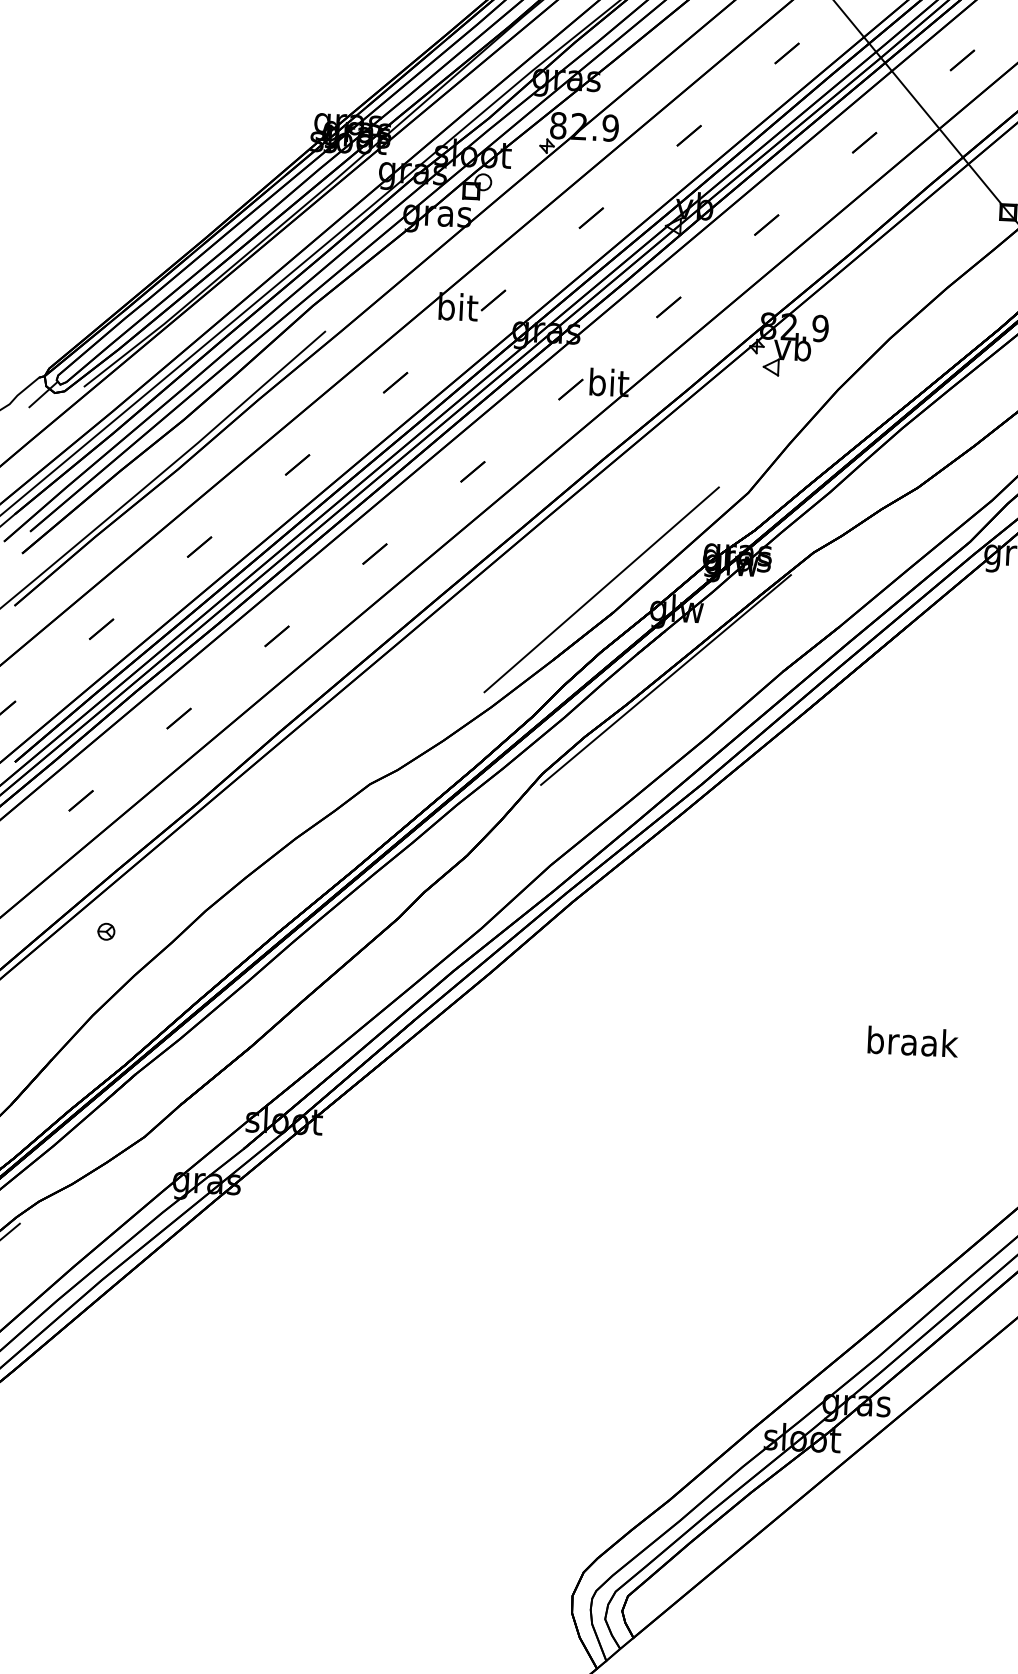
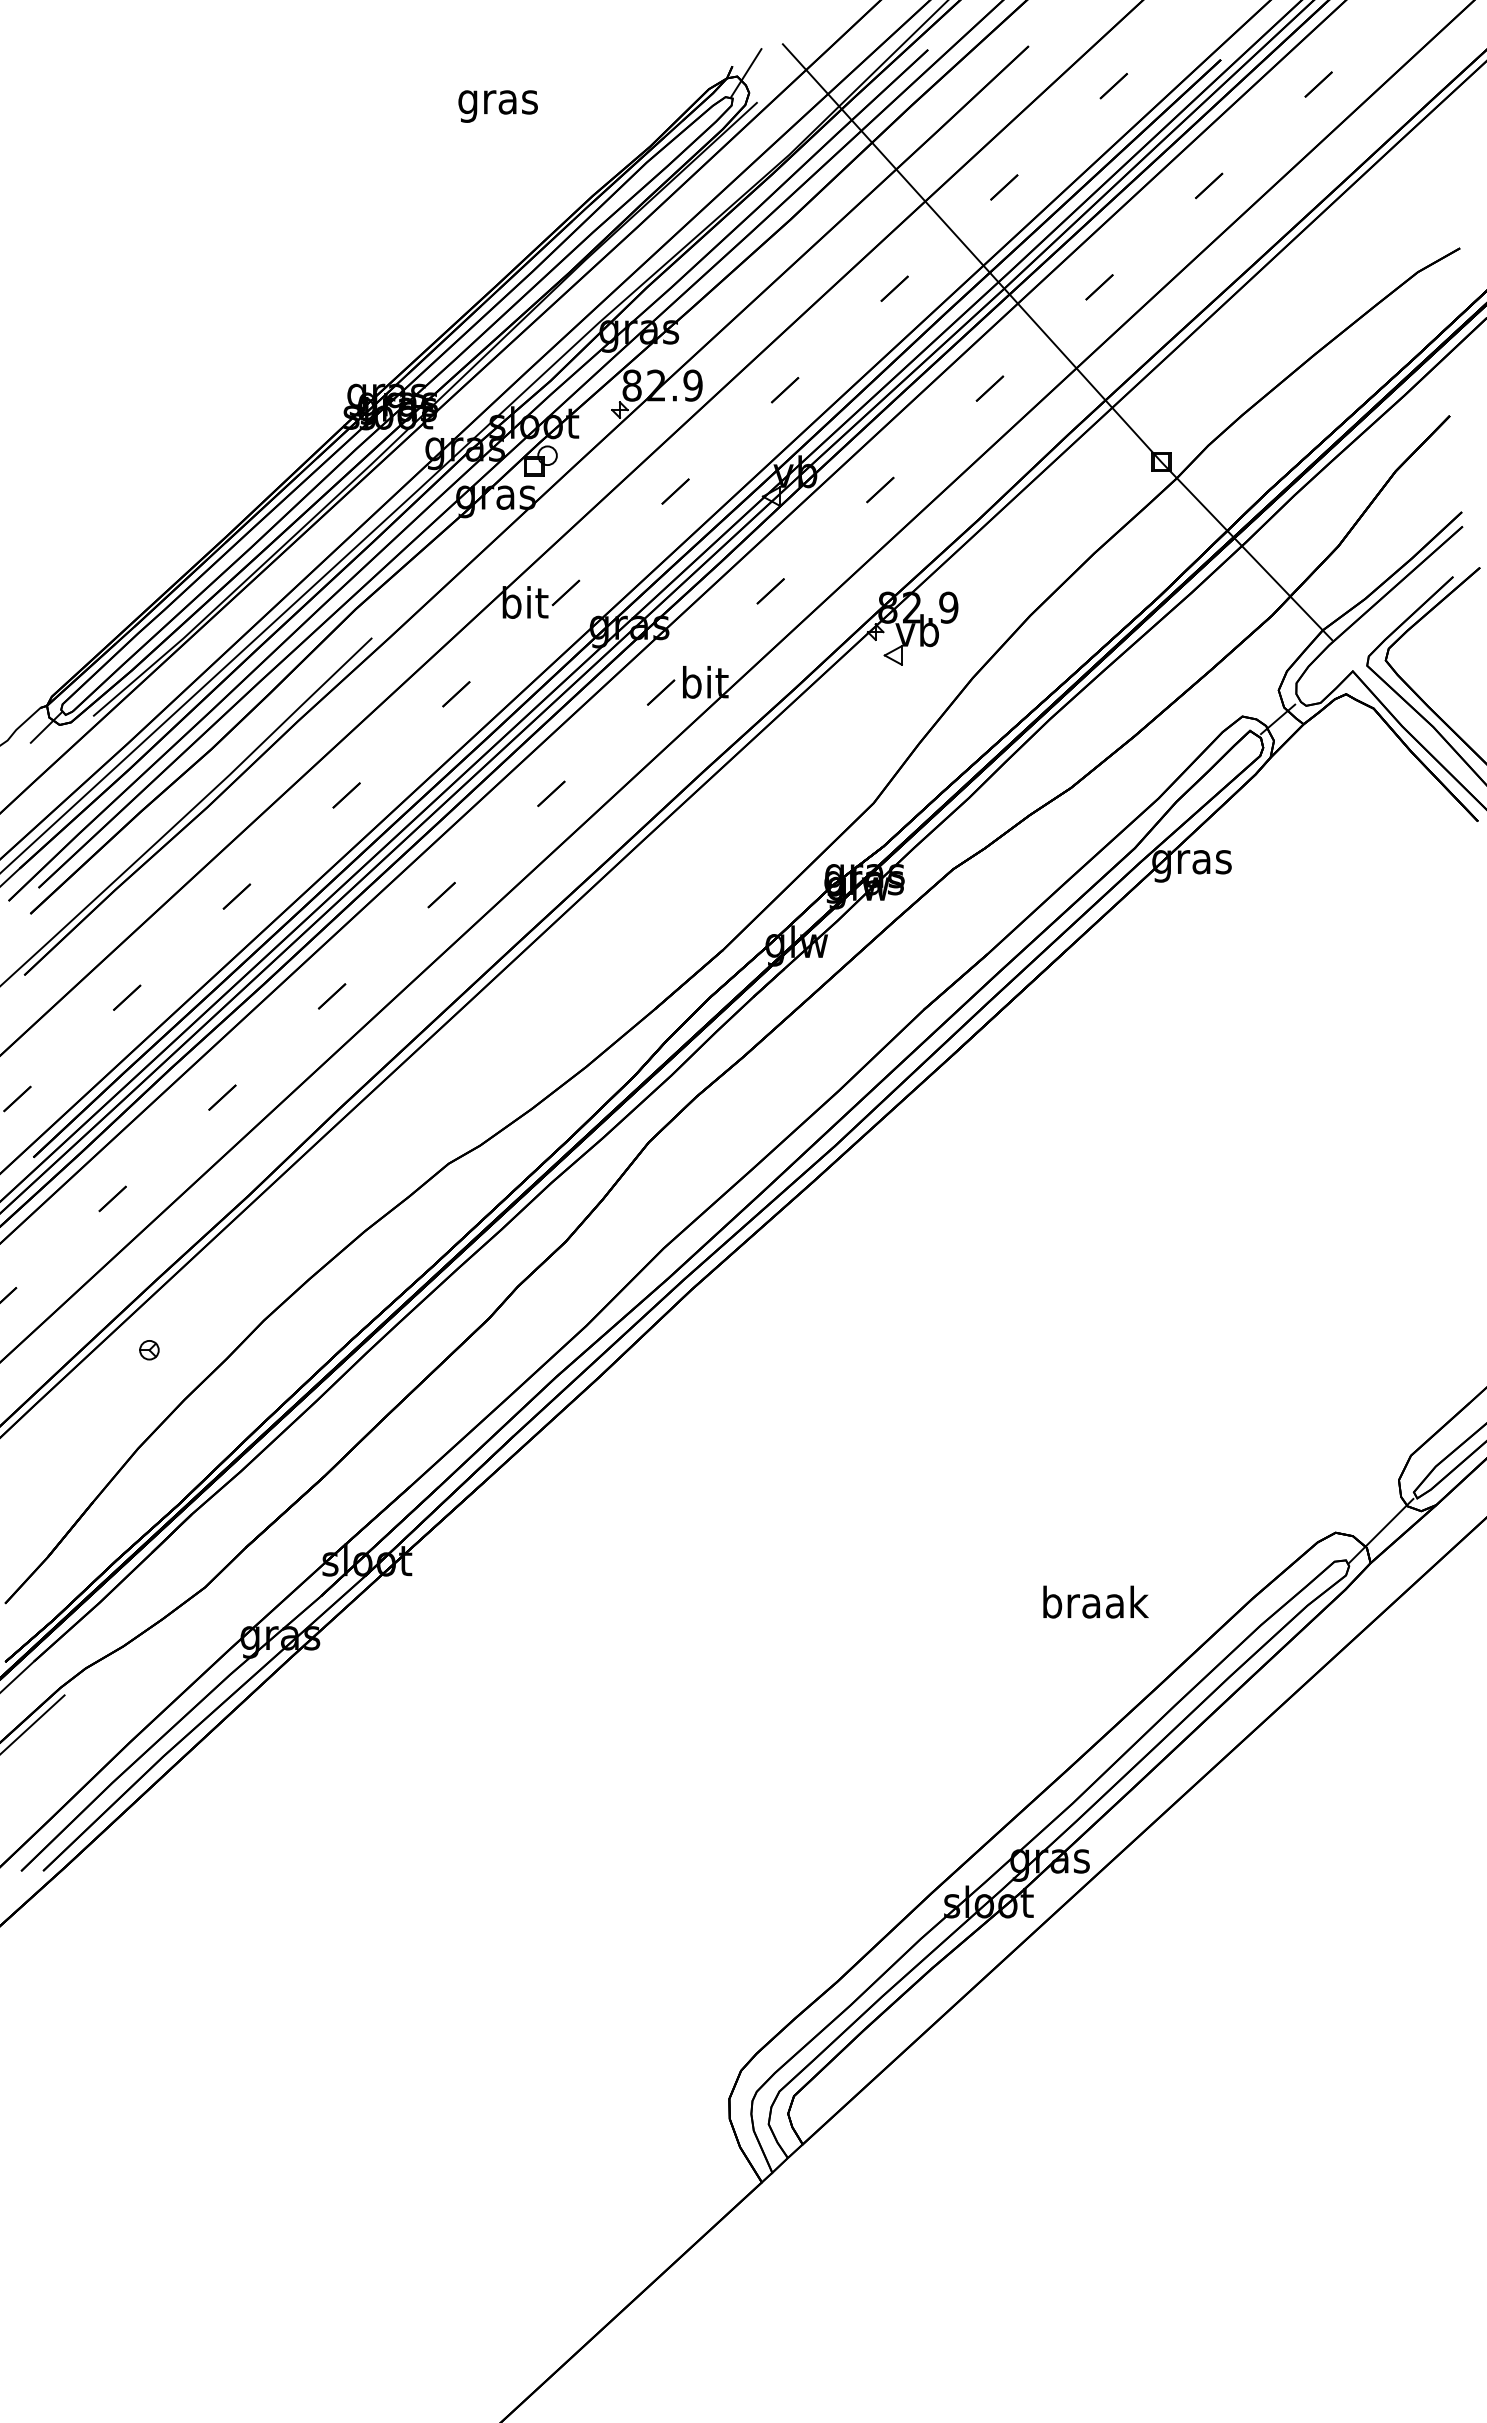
line: (602, 589) -> (708, 924), removed
line: (665, 679) -> (787, 1025), removed
text: (912, 1041) -> (1095, 1601), moved

